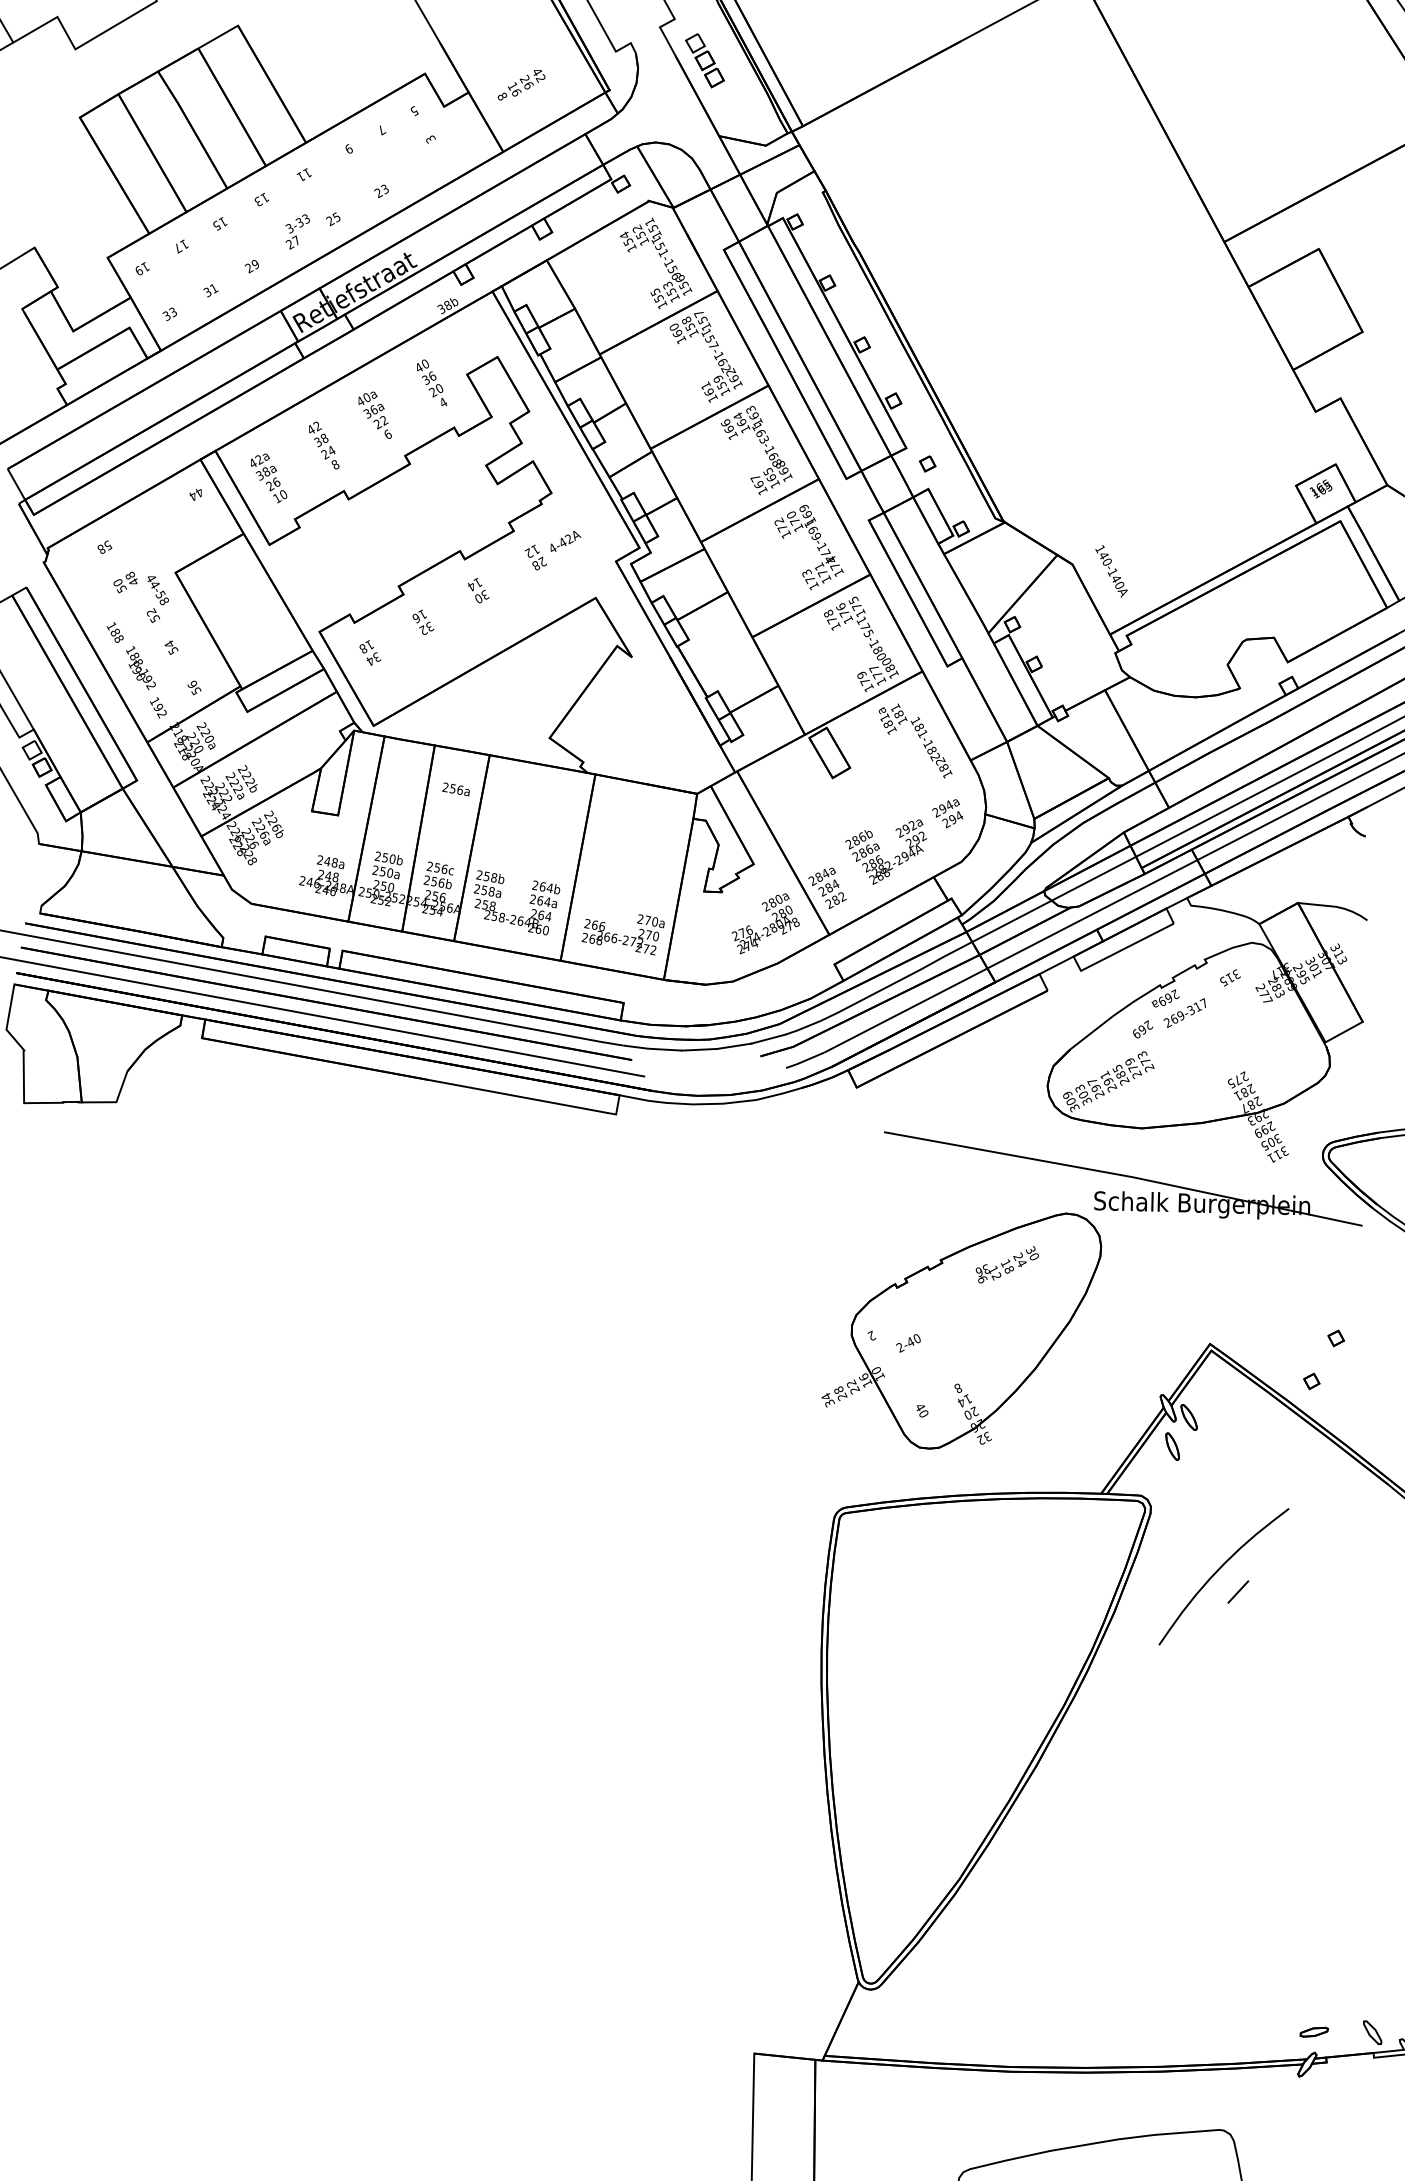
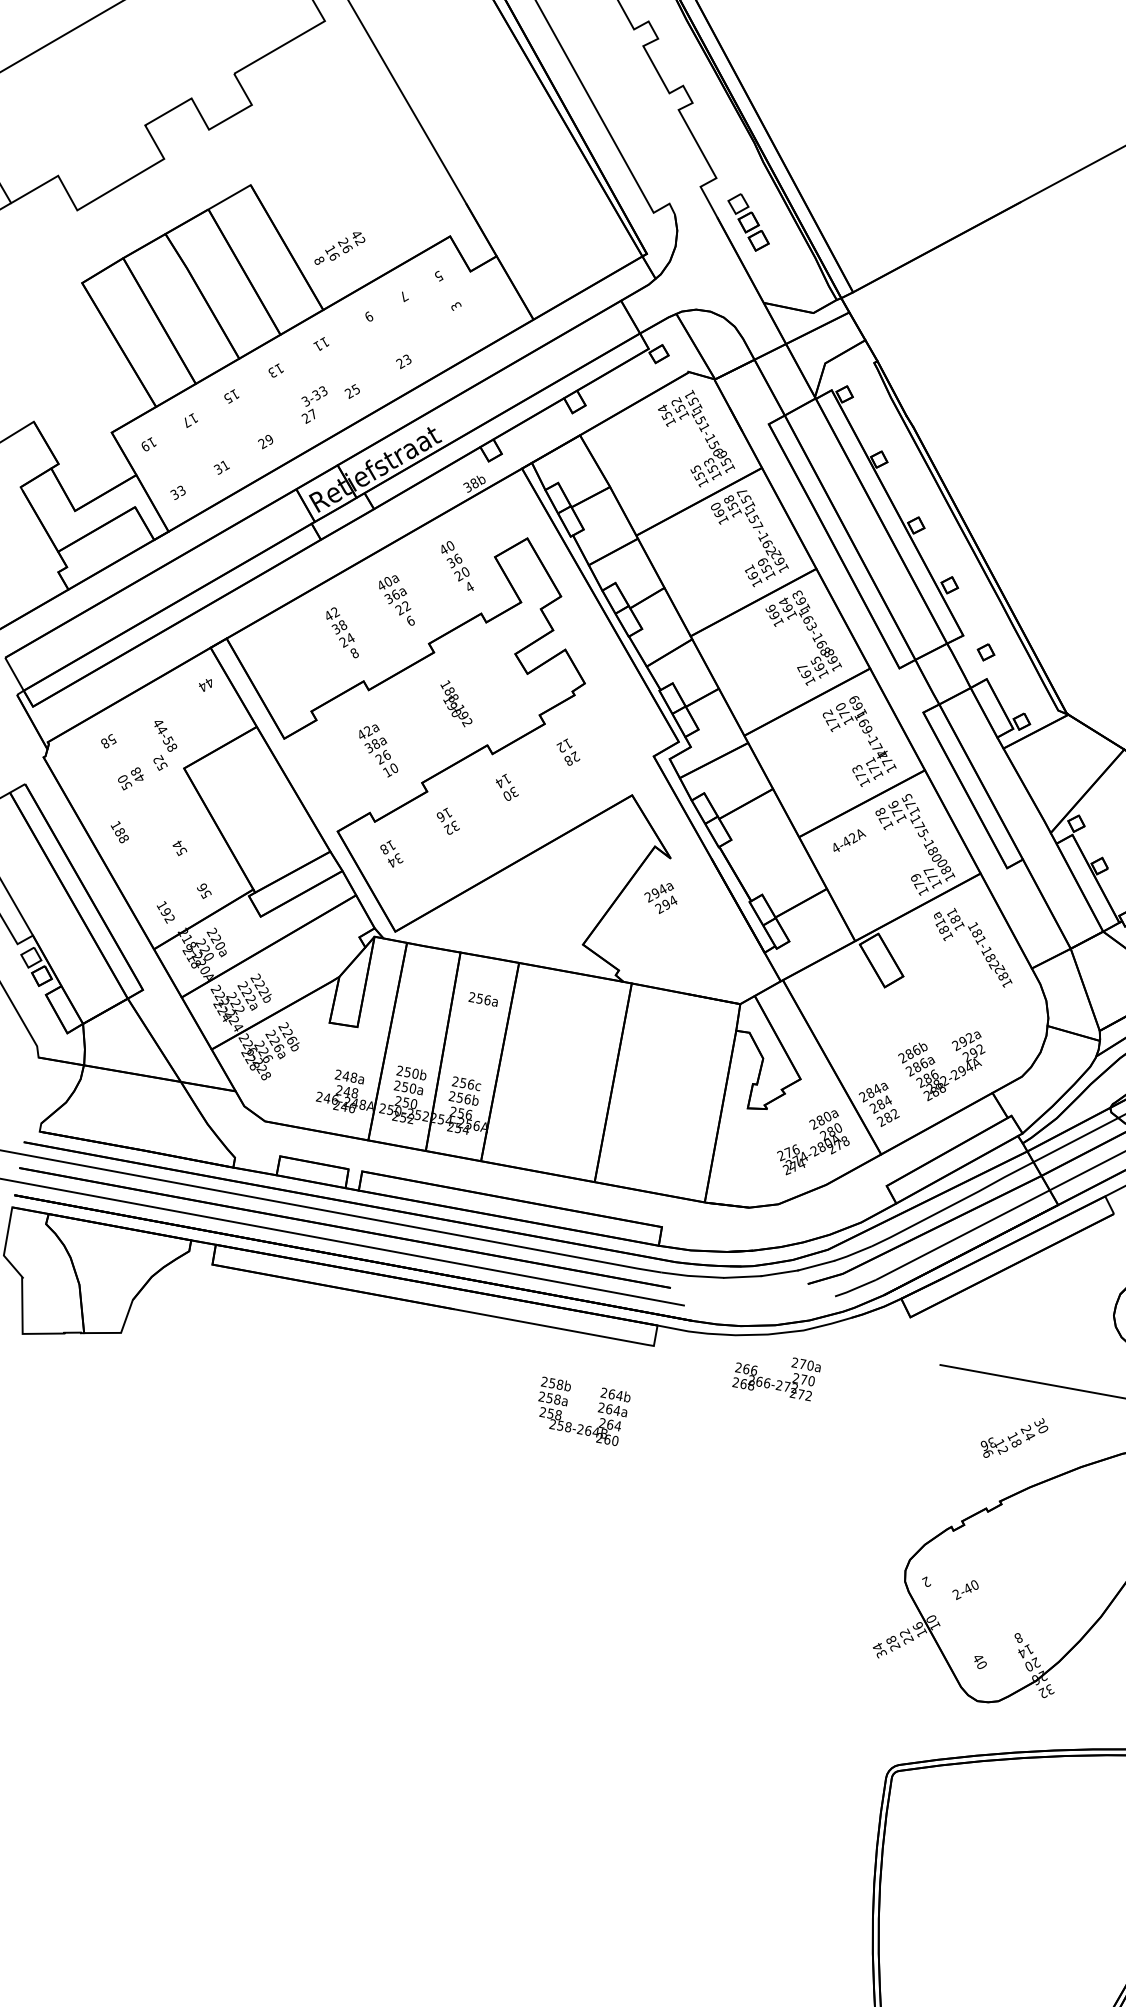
text: (521, 85) -> (339, 248), moved
text: (269, 478) -> (379, 751), moved
text: (565, 541) -> (849, 840), moved
text: (157, 599) -> (164, 745), moved
text: (140, 668) -> (455, 704), moved
text: (947, 813) -> (660, 898), moved
text: (516, 902) -> (583, 1411), moved
text: (622, 934) -> (775, 1379), moved
text: (1006, 1264) -> (1013, 1437), moved

